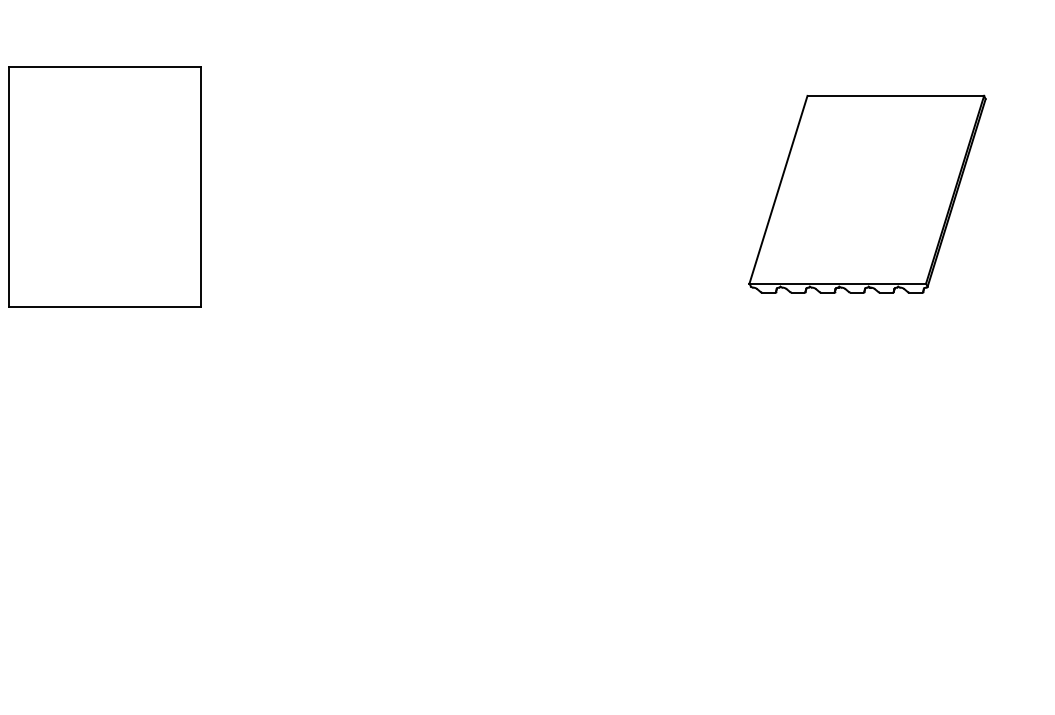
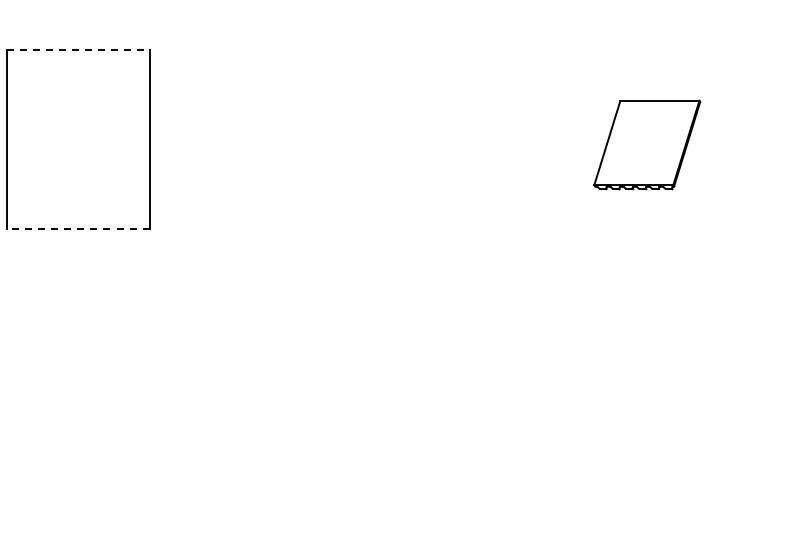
line: (105, 66) -> (78, 49), solid -> dashed
part: (868, 193) -> (647, 144), size x0.6
line: (103, 306) -> (77, 228), solid -> dashed

